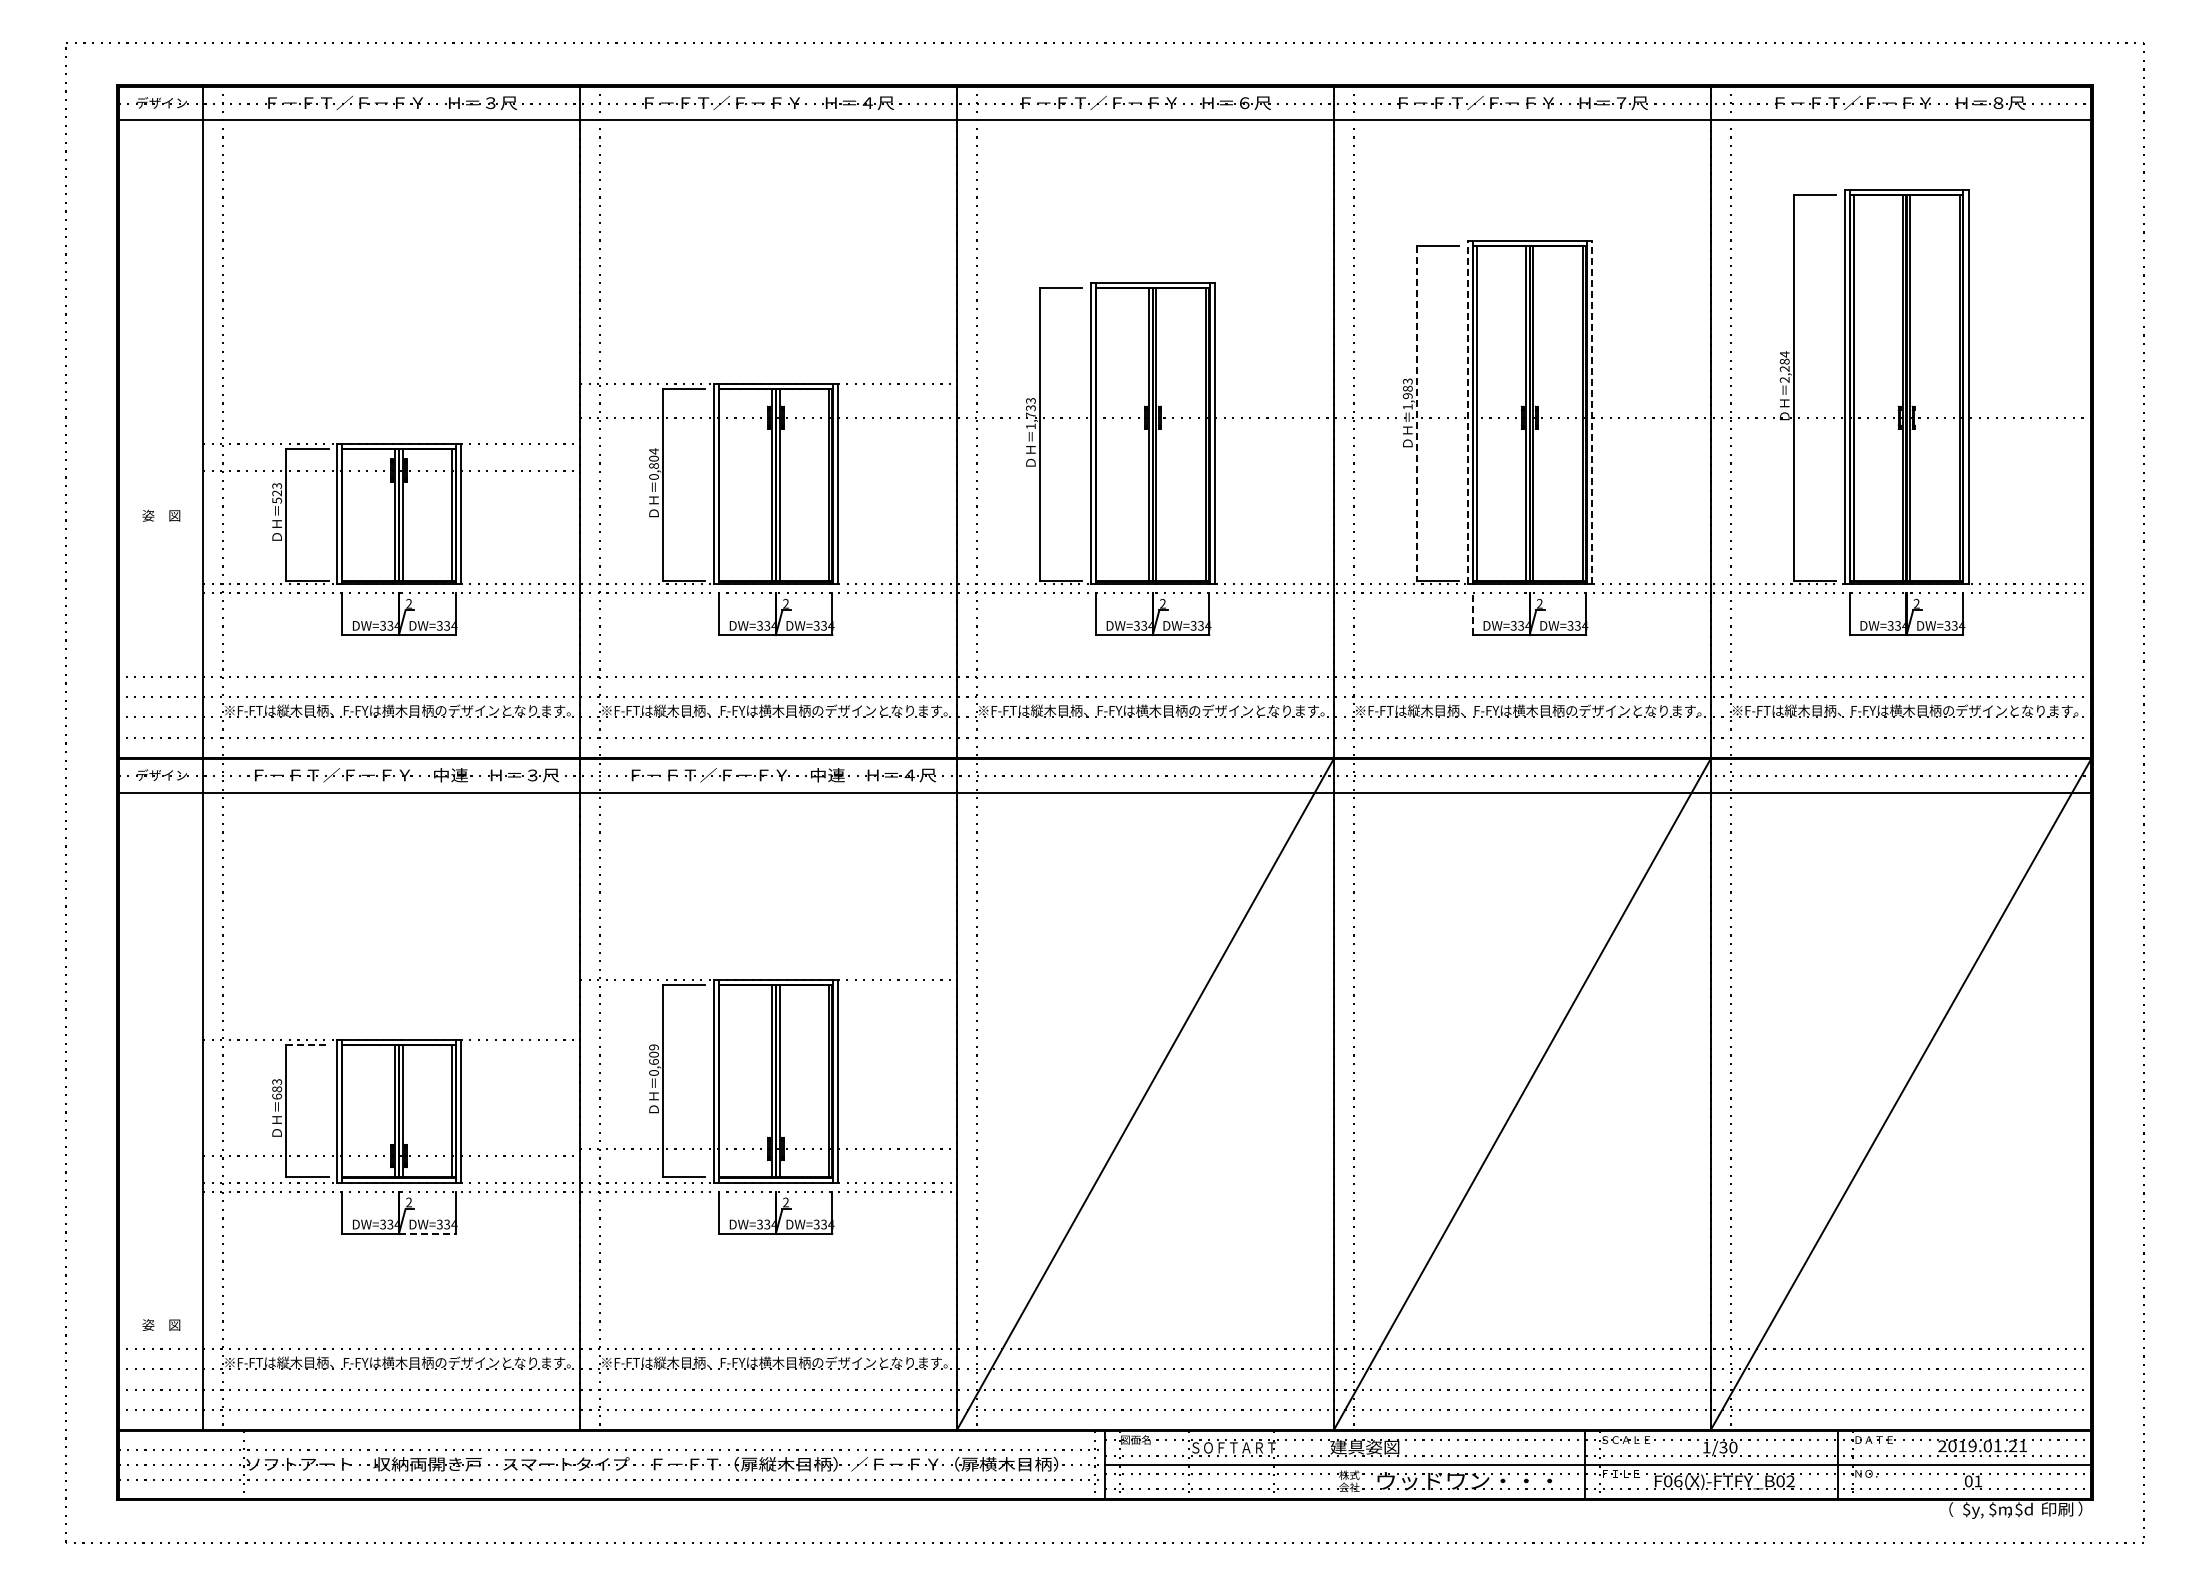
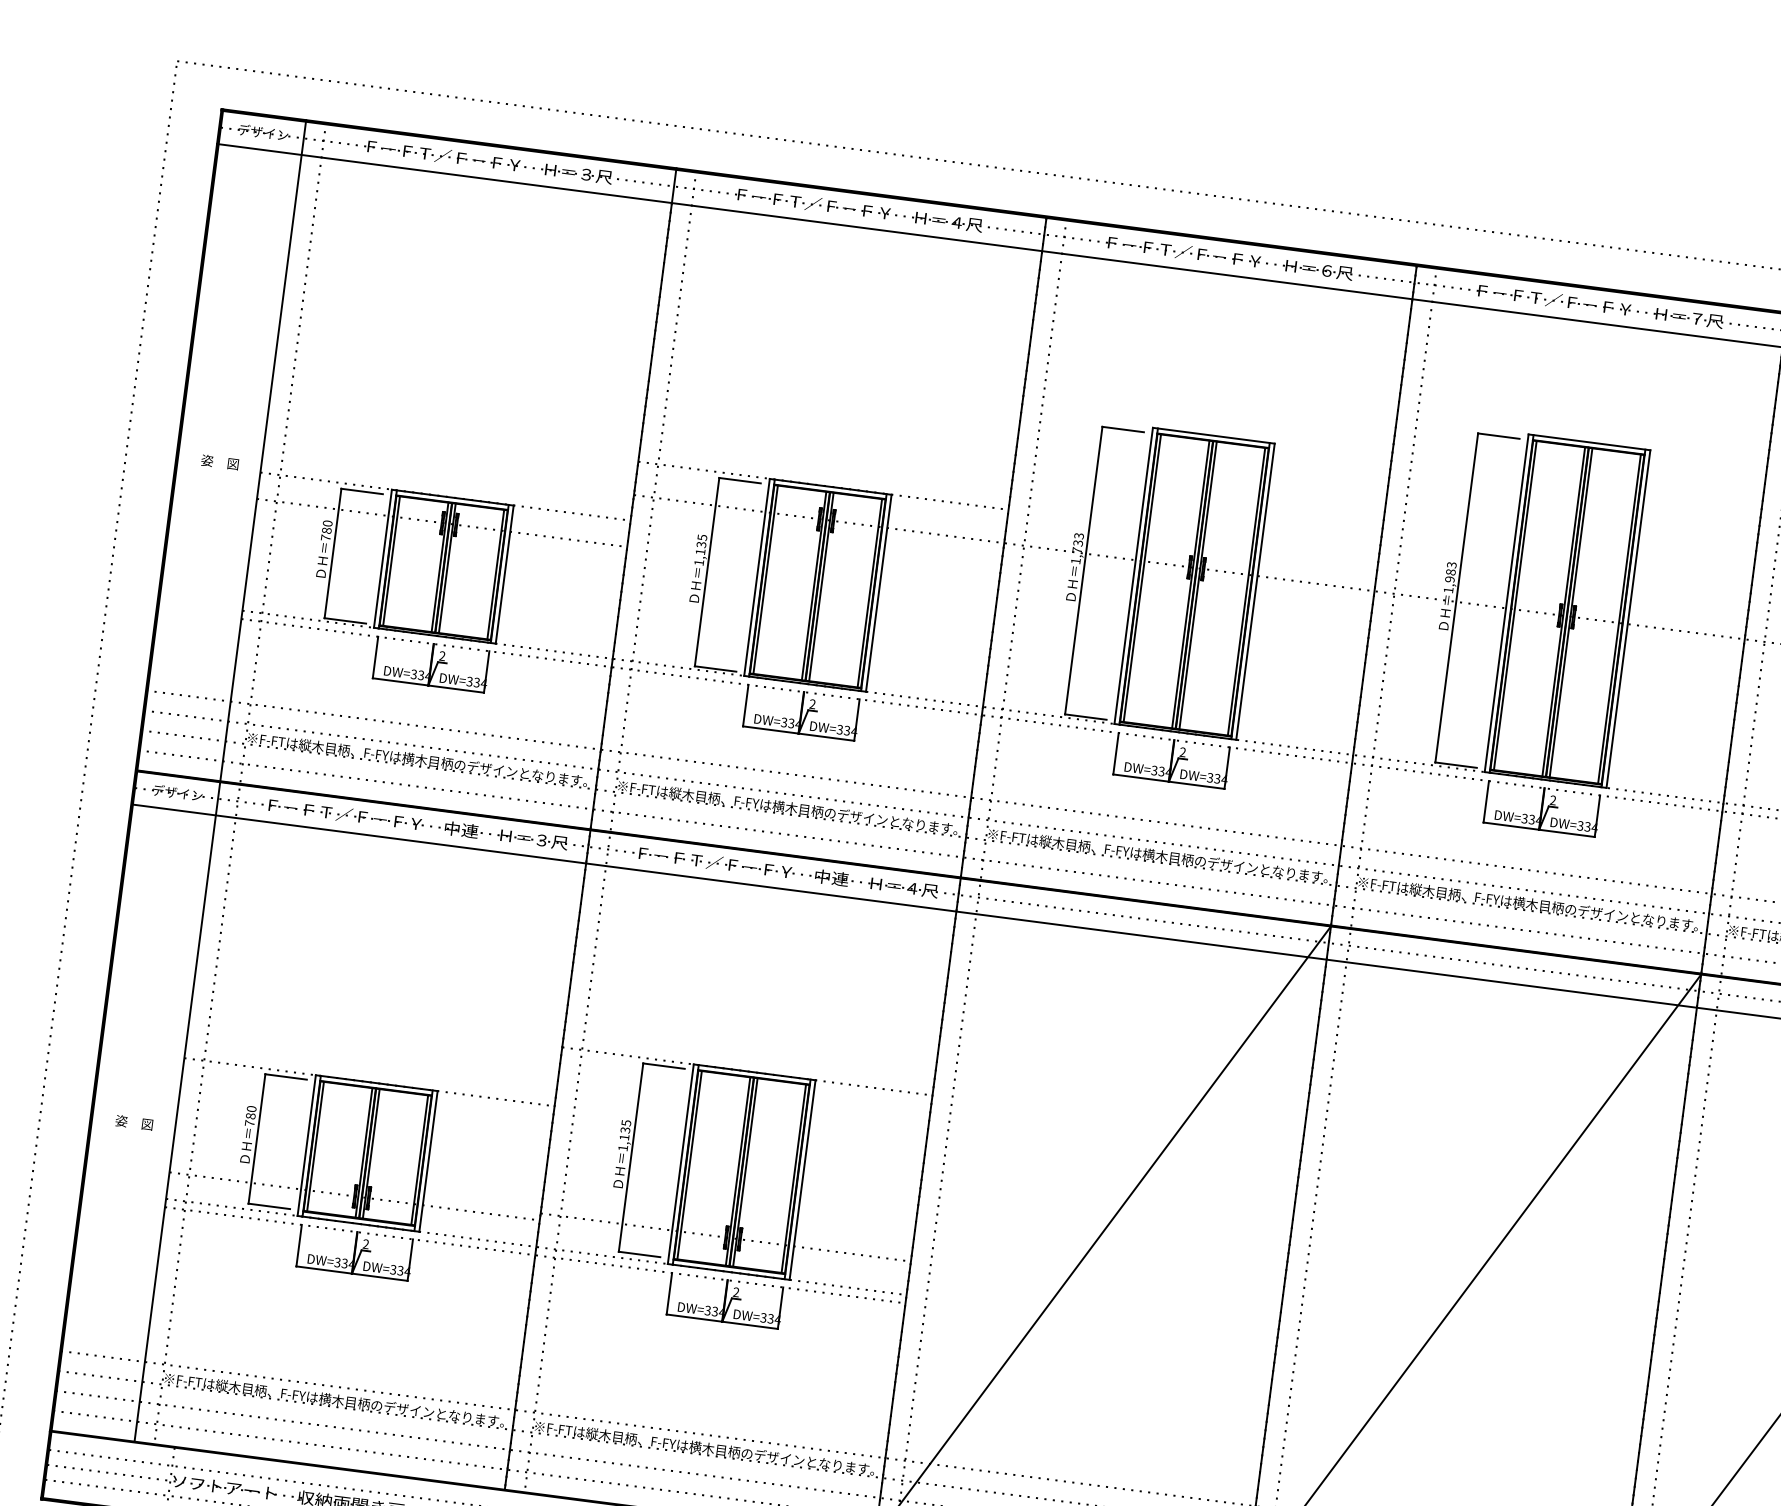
line: (1467, 412) -> (1506, 603), dashed -> solid
line: (1591, 412) -> (1628, 619), dashed -> solid
line: (1417, 414) -> (1457, 598), dashed -> solid
line: (1099, 434) -> (1142, 577), added
text: (653, 463) -> (700, 549), 0,804 -> 1,135
line: (722, 485) -> (765, 579), added
text: (277, 493) -> (327, 530), 523 -> 780
text: (161, 515) -> (220, 462), moved
line: (345, 515) -> (391, 561), added
line: (1473, 613) -> (1486, 801), dashed -> solid
line: (307, 1045) -> (286, 1077), dashed -> solid
text: (653, 1059) -> (624, 1134), 0,609 -> 1,135
line: (722, 1081) -> (689, 1165), added
text: (277, 1089) -> (251, 1116), 683 -> 780
line: (345, 1111) -> (315, 1146), added
line: (427, 1233) -> (380, 1277), dashed -> solid
text: (161, 1324) -> (134, 1122), moved

